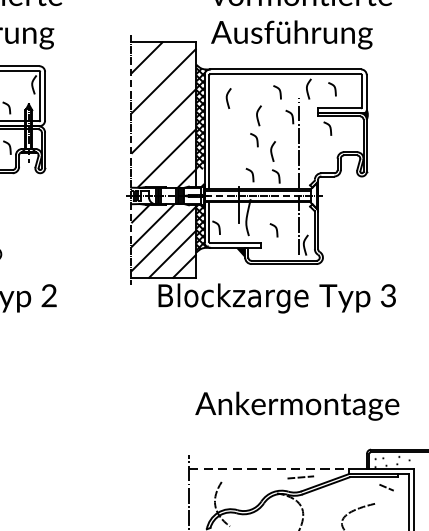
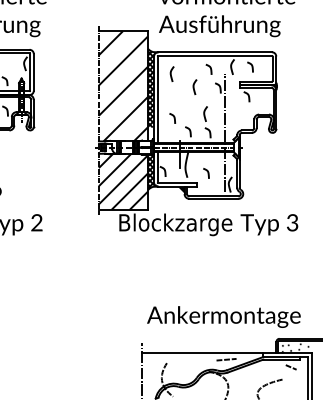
curve: (255, 140) -> (173, 118), moved
text: (296, 405) -> (223, 316), moved
line: (270, 469) -> (203, 353), dashed -> solid

